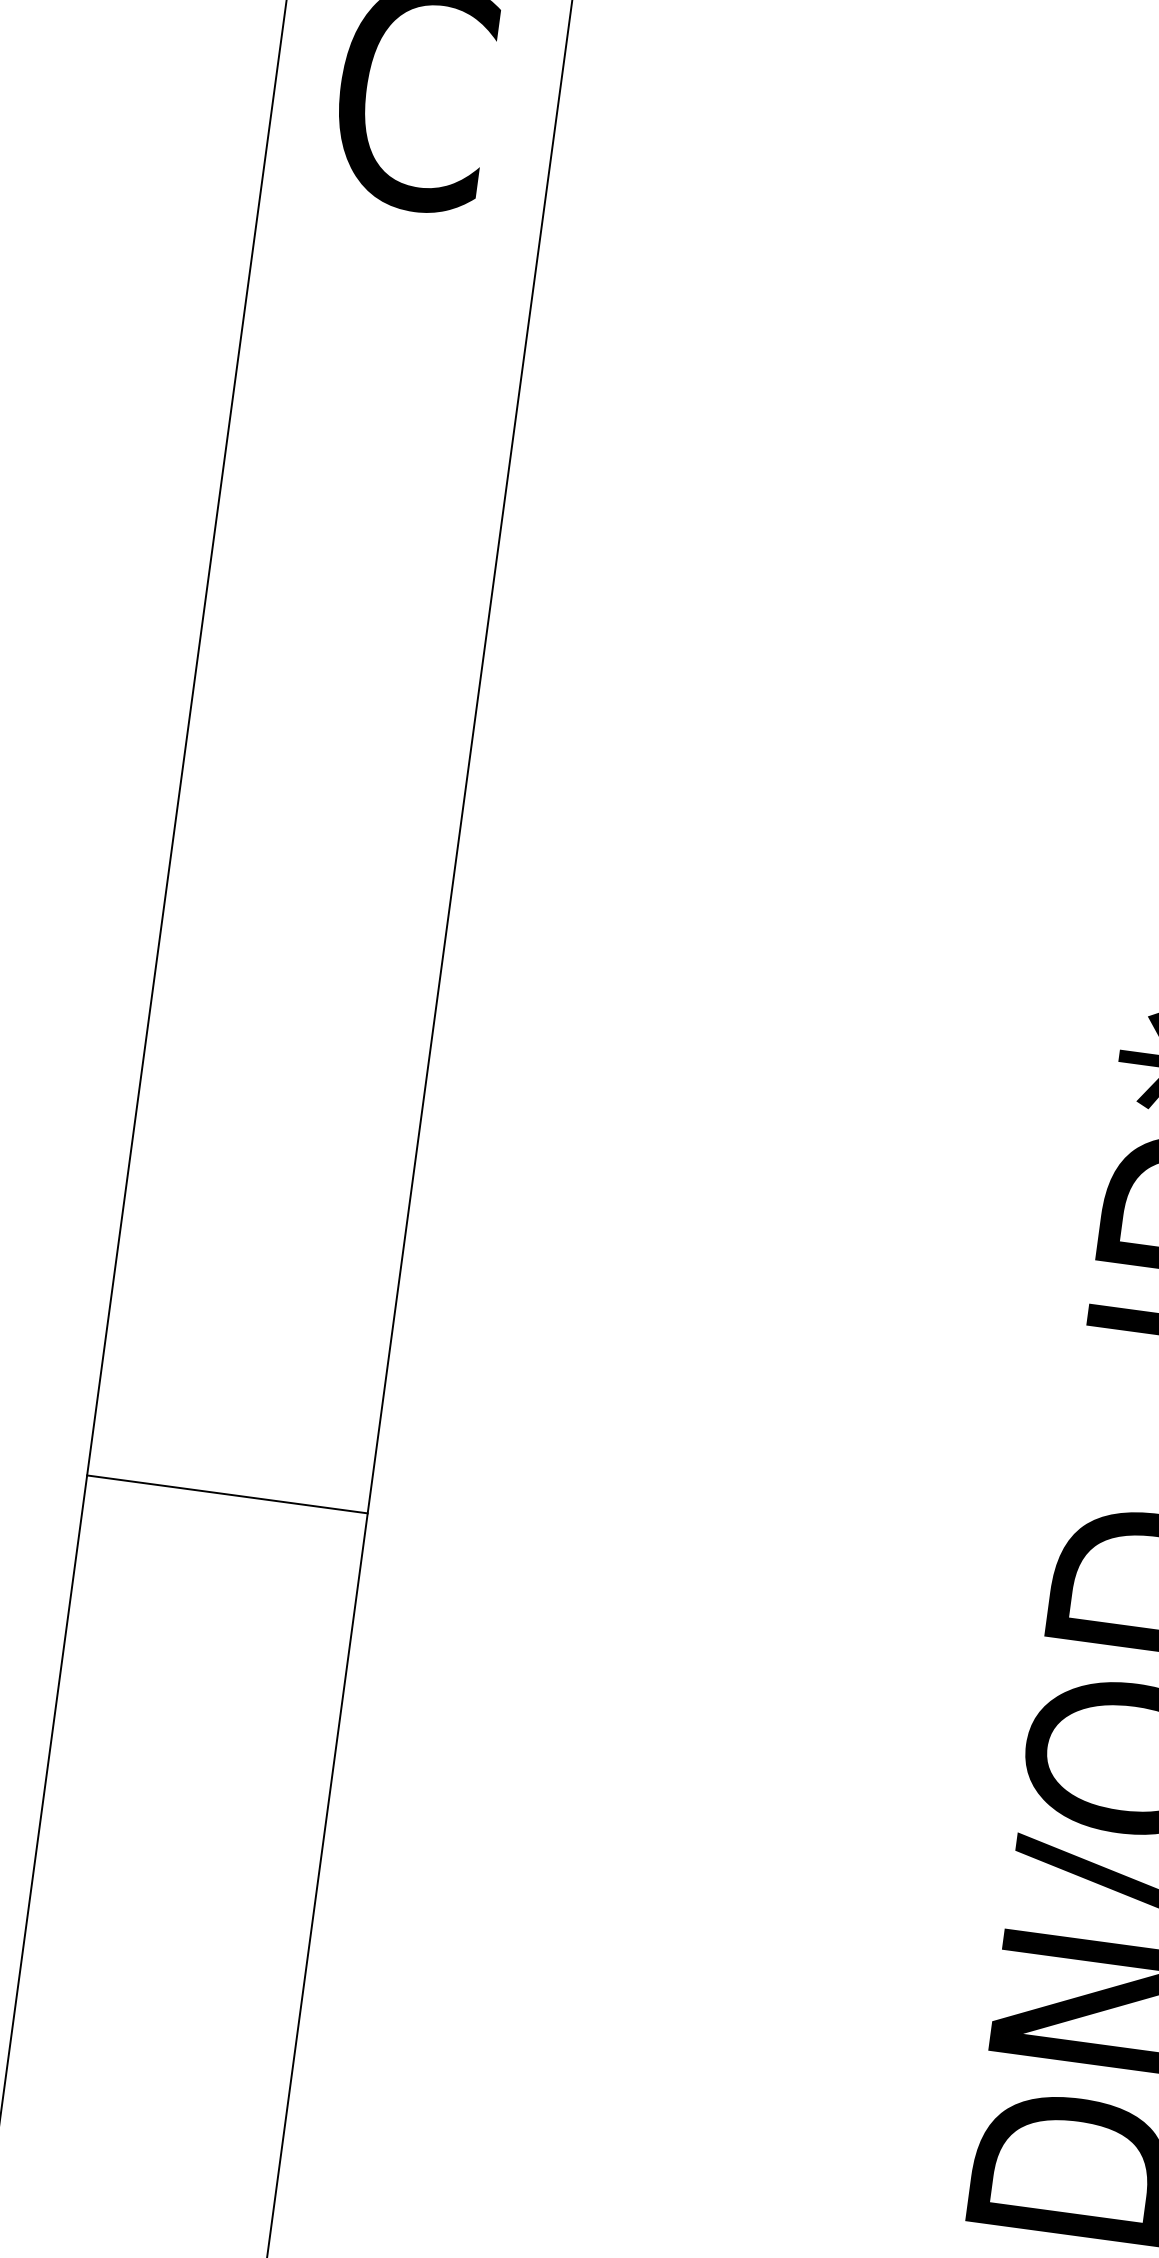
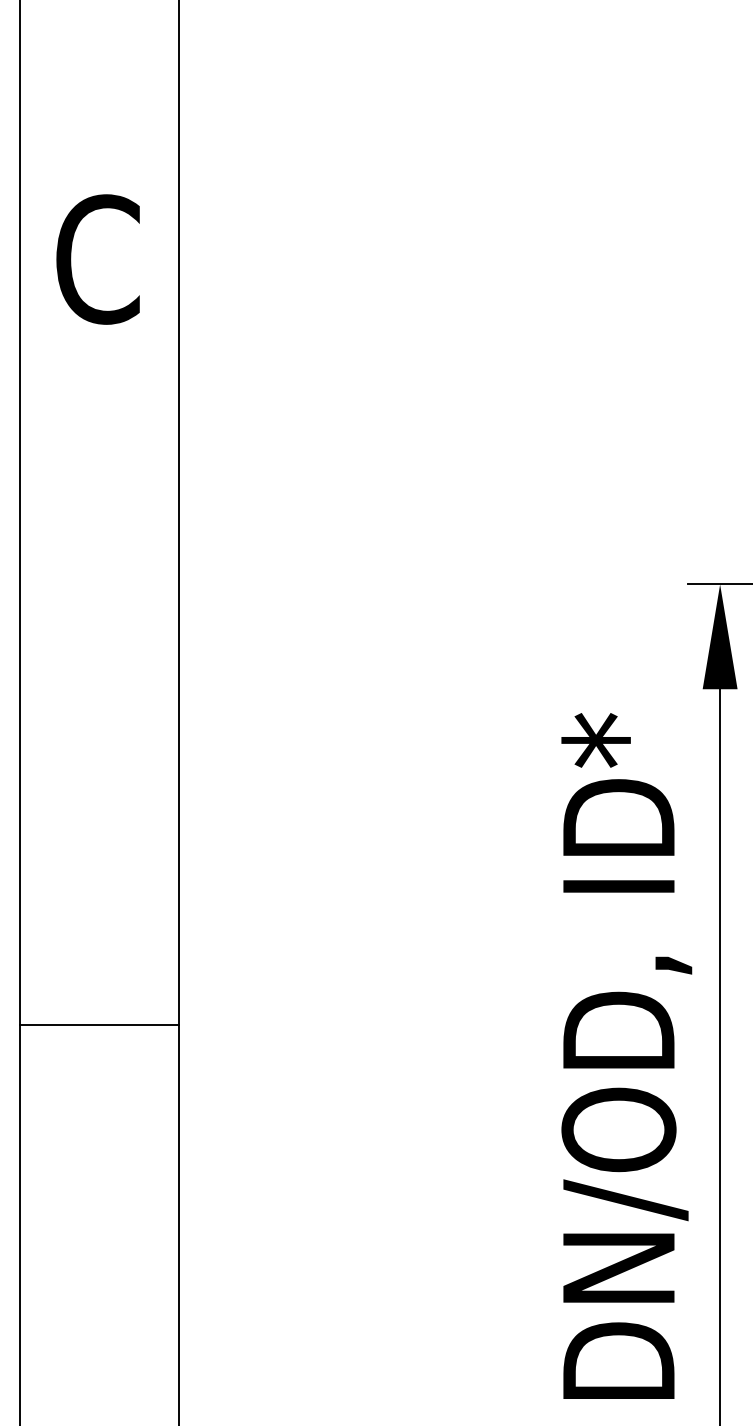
line: (226, 1493) -> (98, 1024), moved

